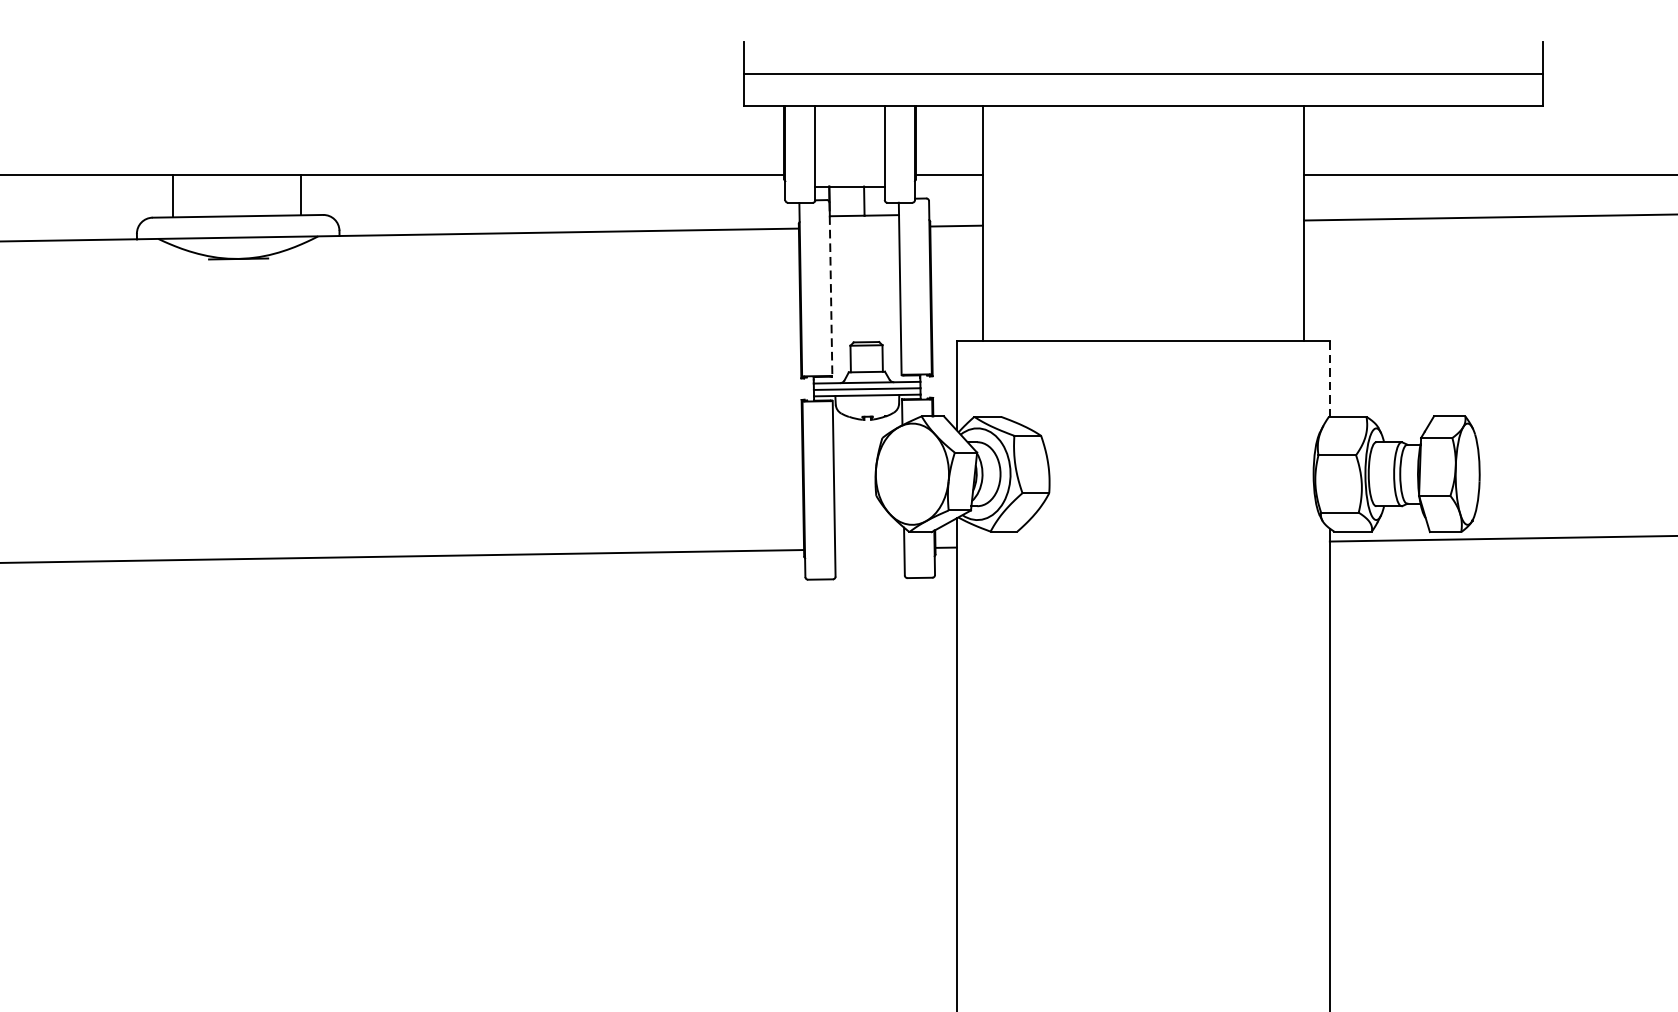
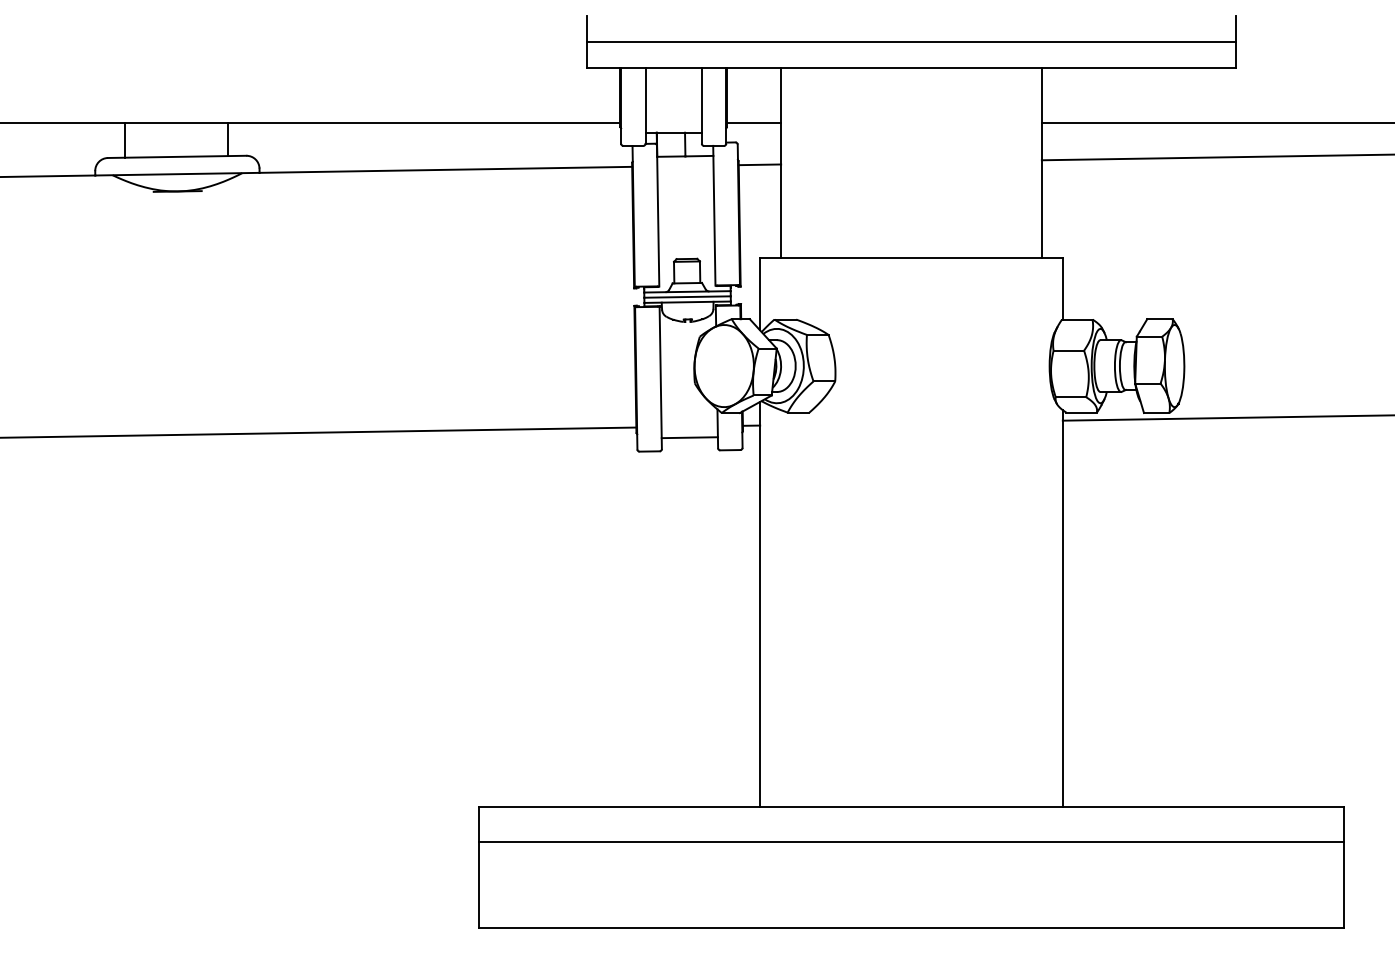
line: (831, 289) -> (658, 216), dashed -> solid
line: (1329, 378) -> (1062, 288), dashed -> solid
line: (869, 562) -> (689, 437), added

